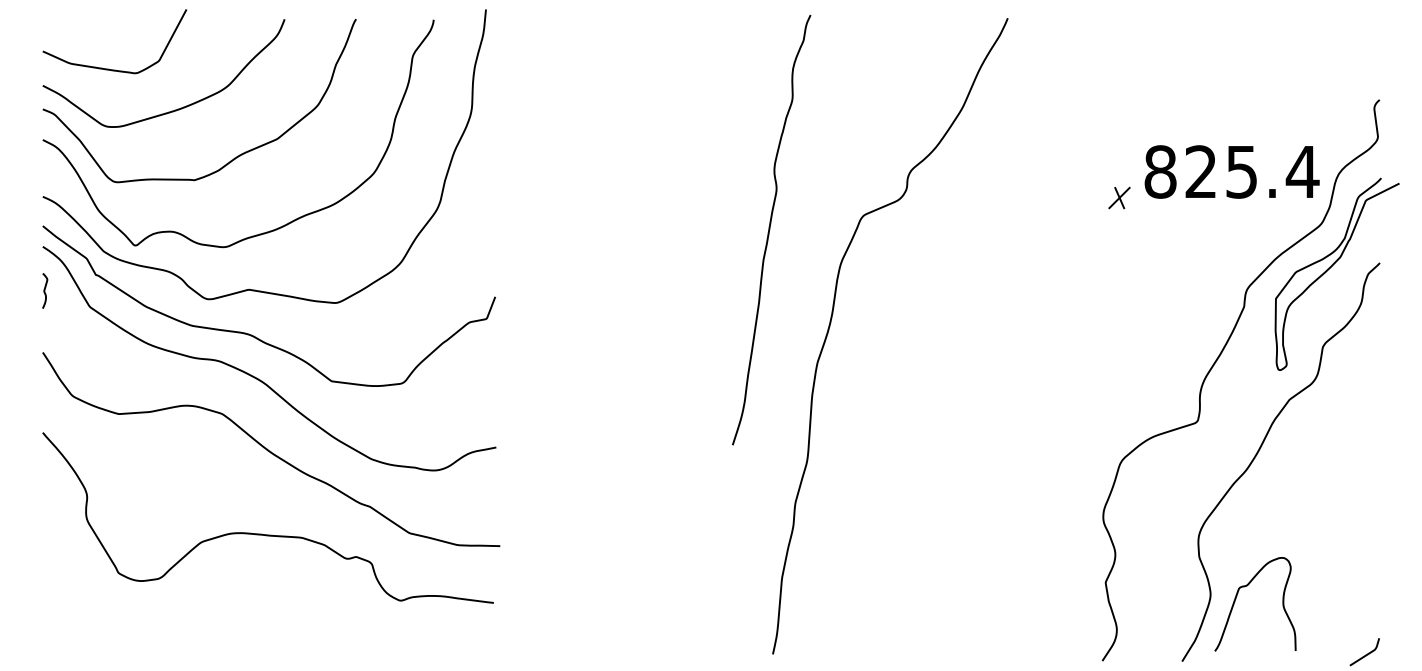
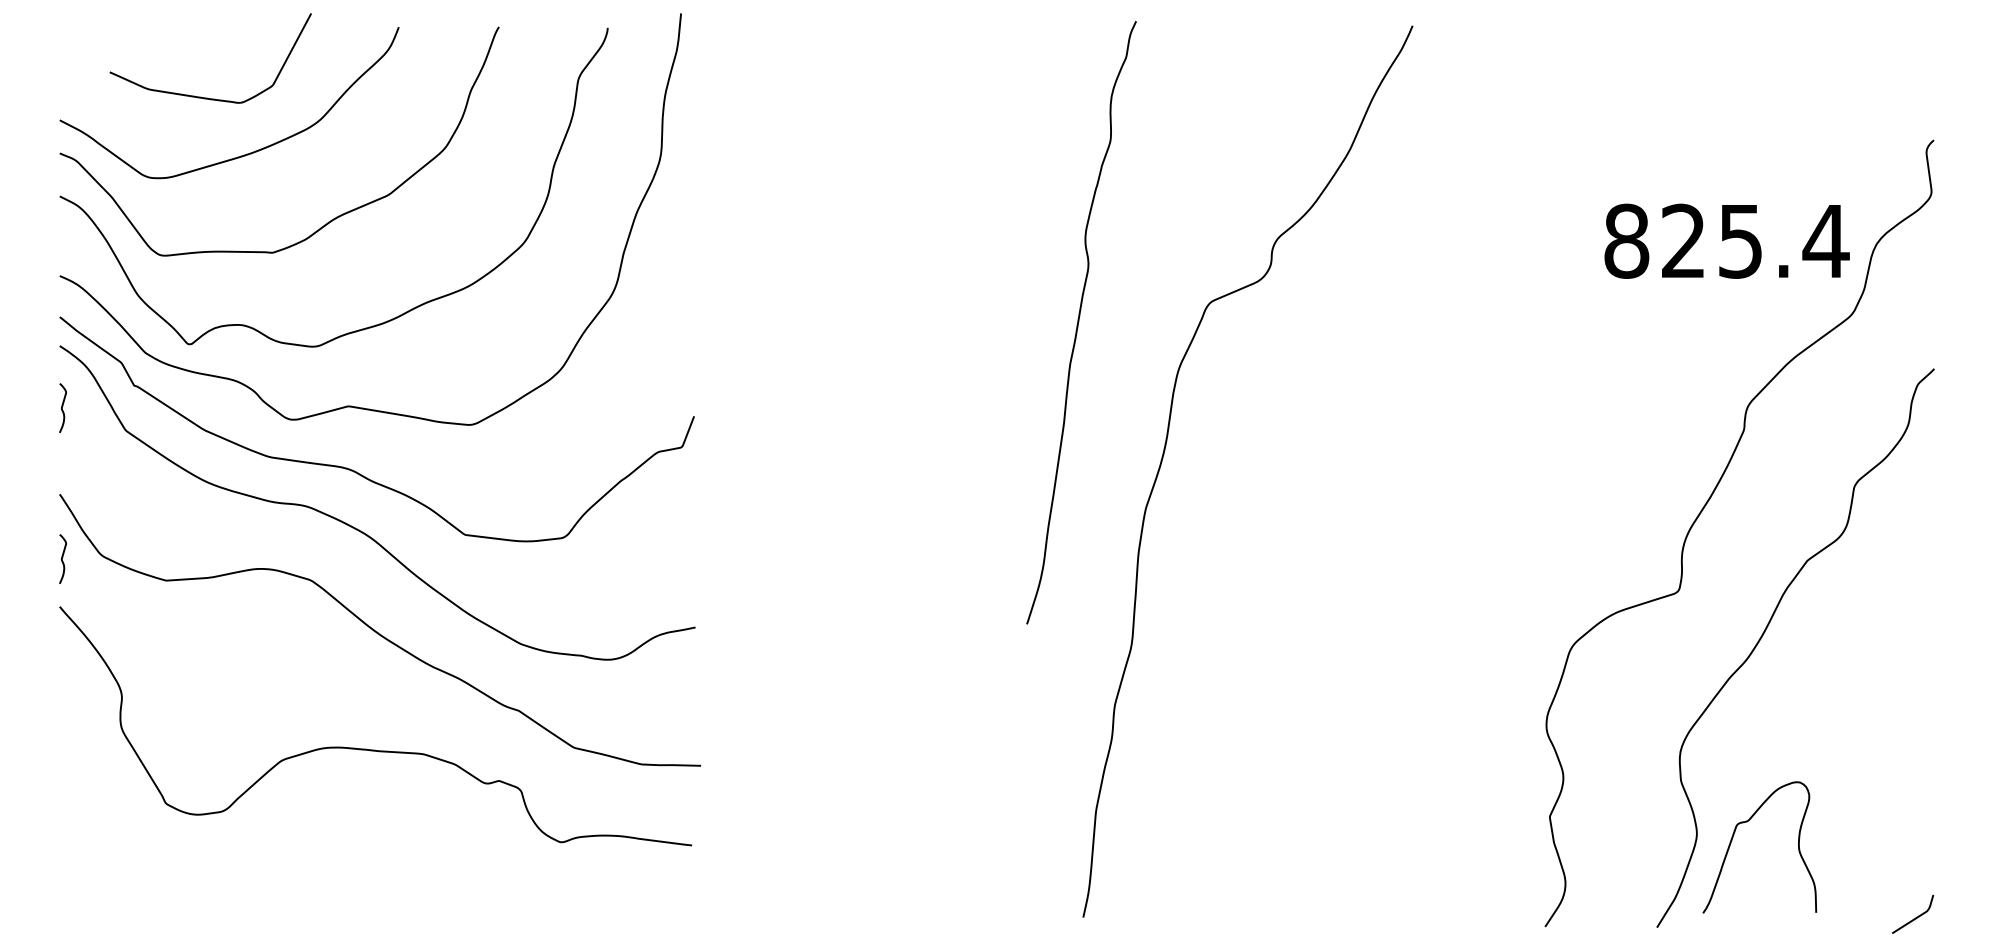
curve: (108, 68) -> (201, 96), moved
part: (1119, 197) -> (1569, 277), removed
curve: (1330, 267) -> (1865, 375), removed
curve: (44, 398) -> (62, 558), added

